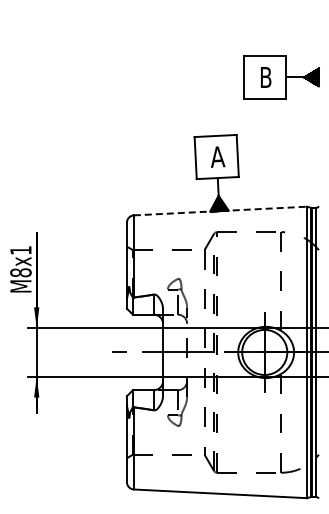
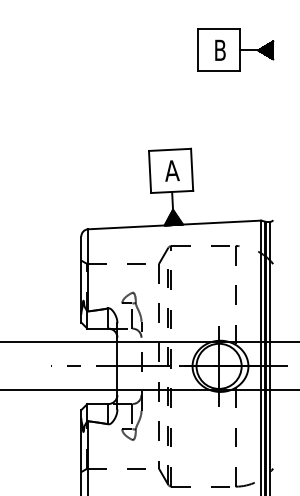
part: (281, 77) -> (235, 50), moved
line: (220, 211) -> (174, 225), dashed -> solid

